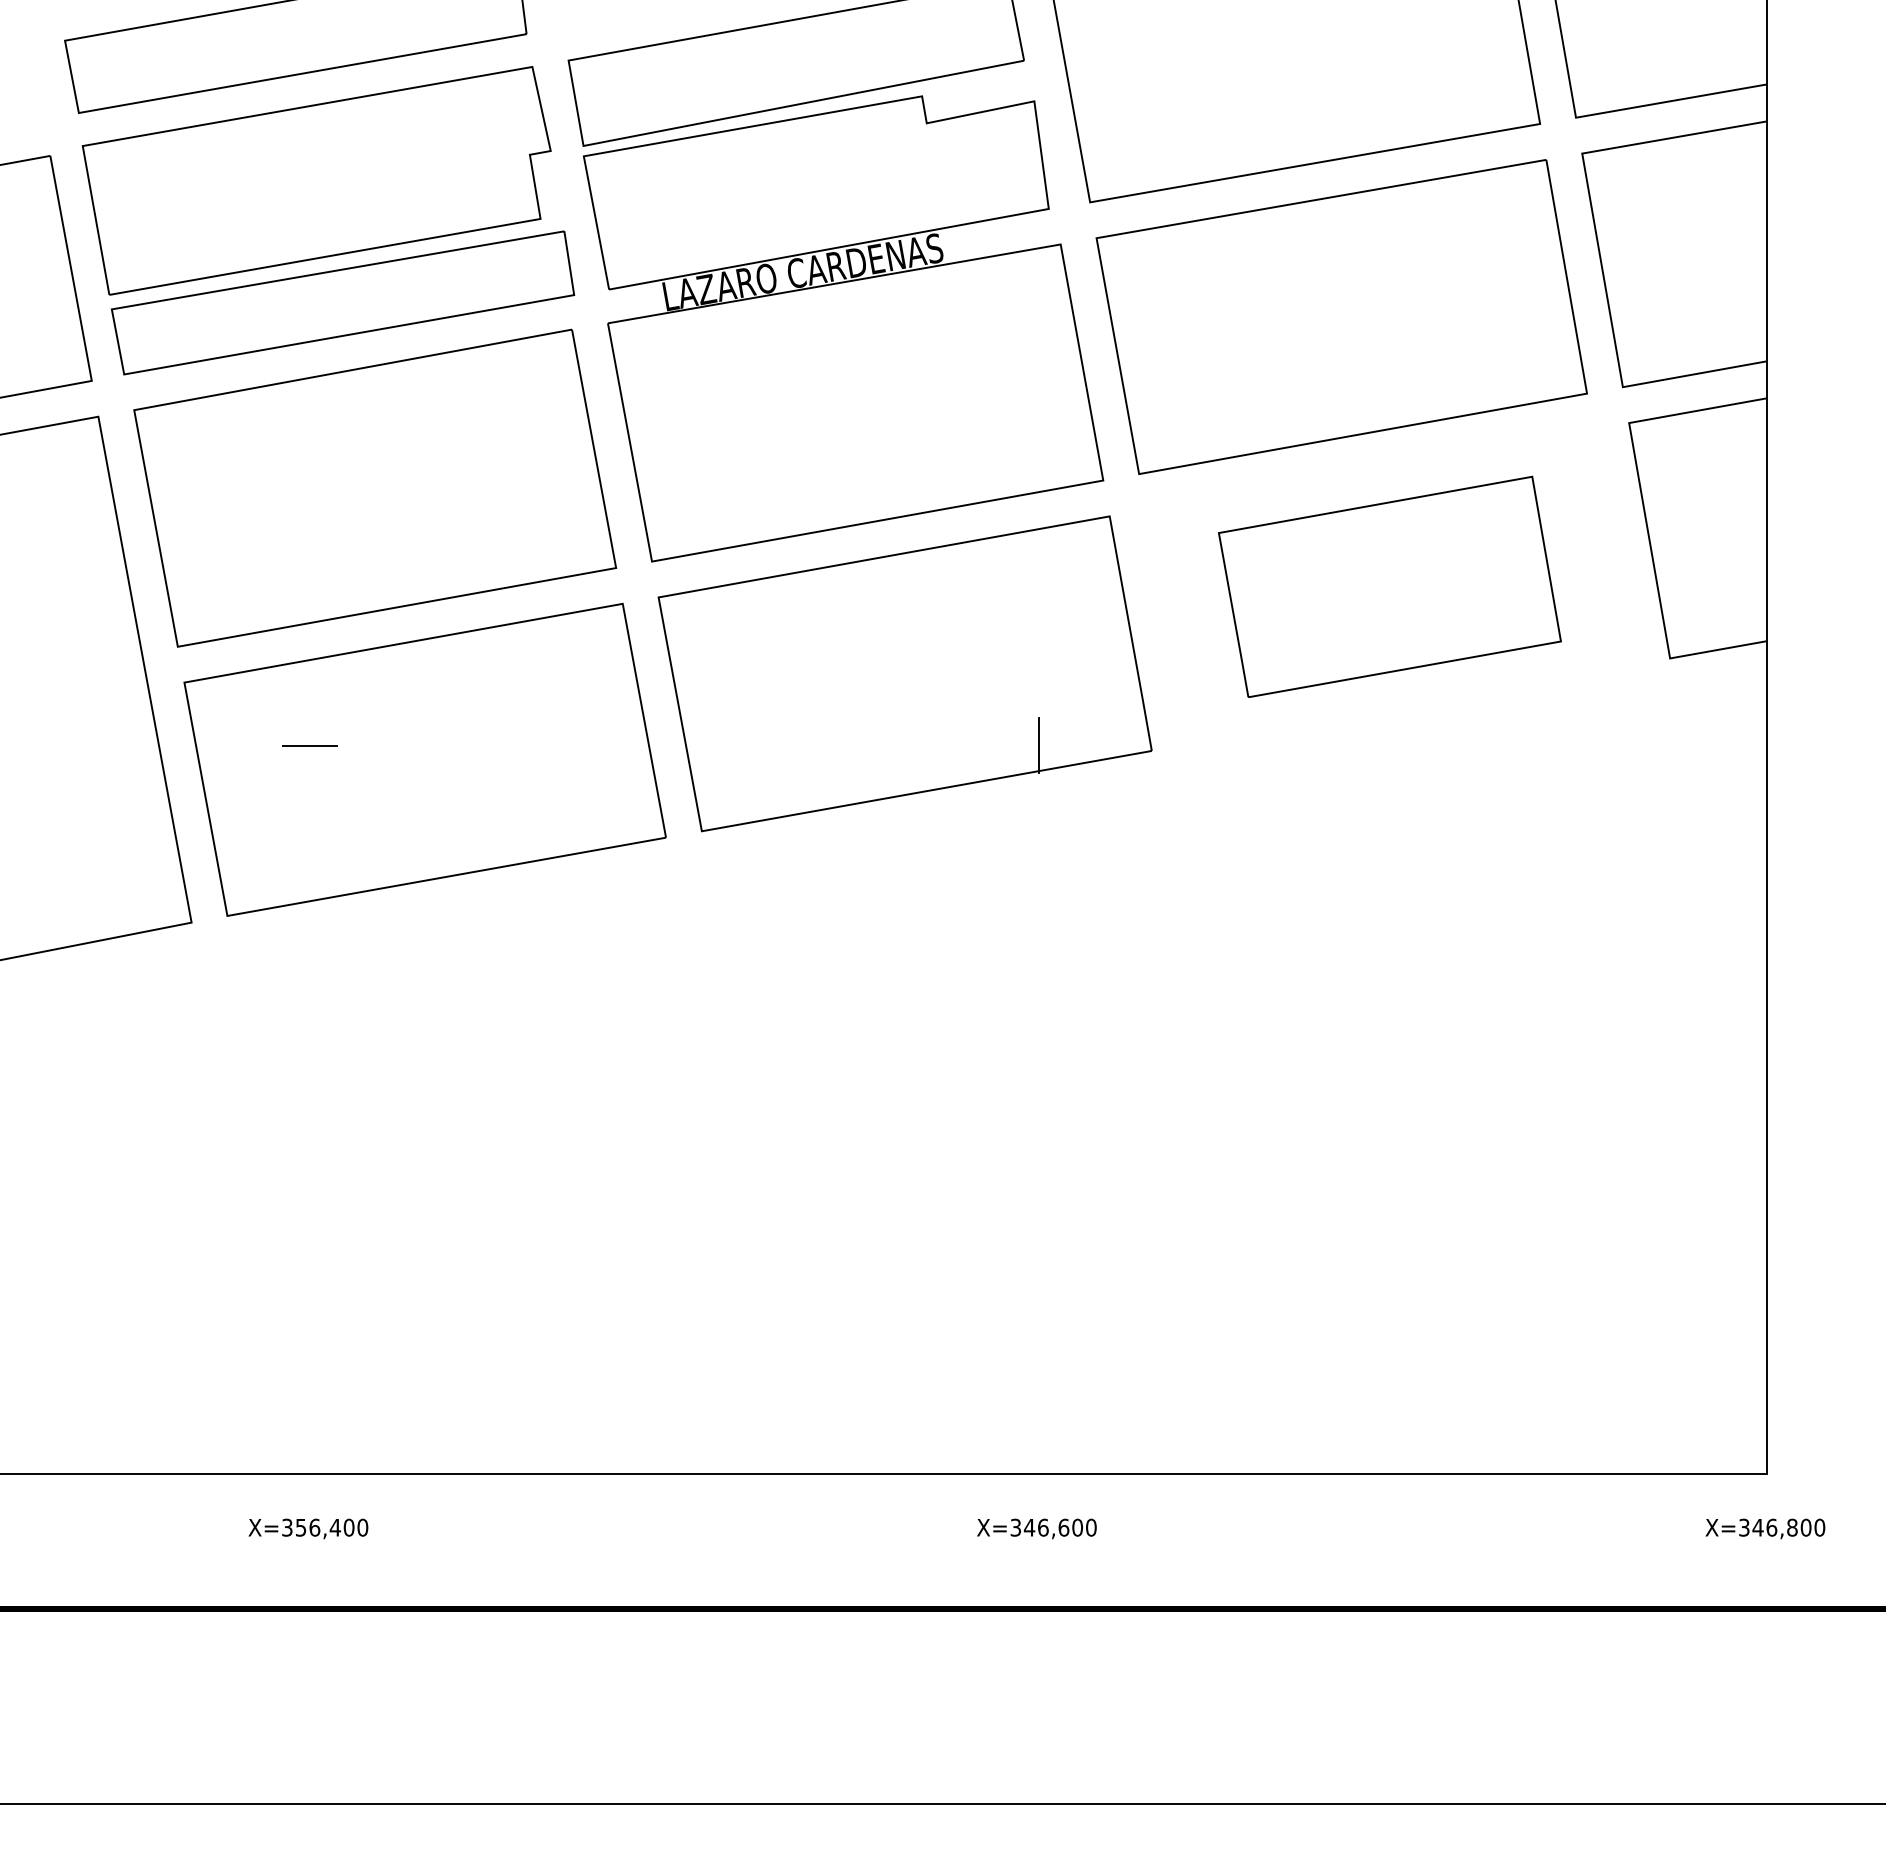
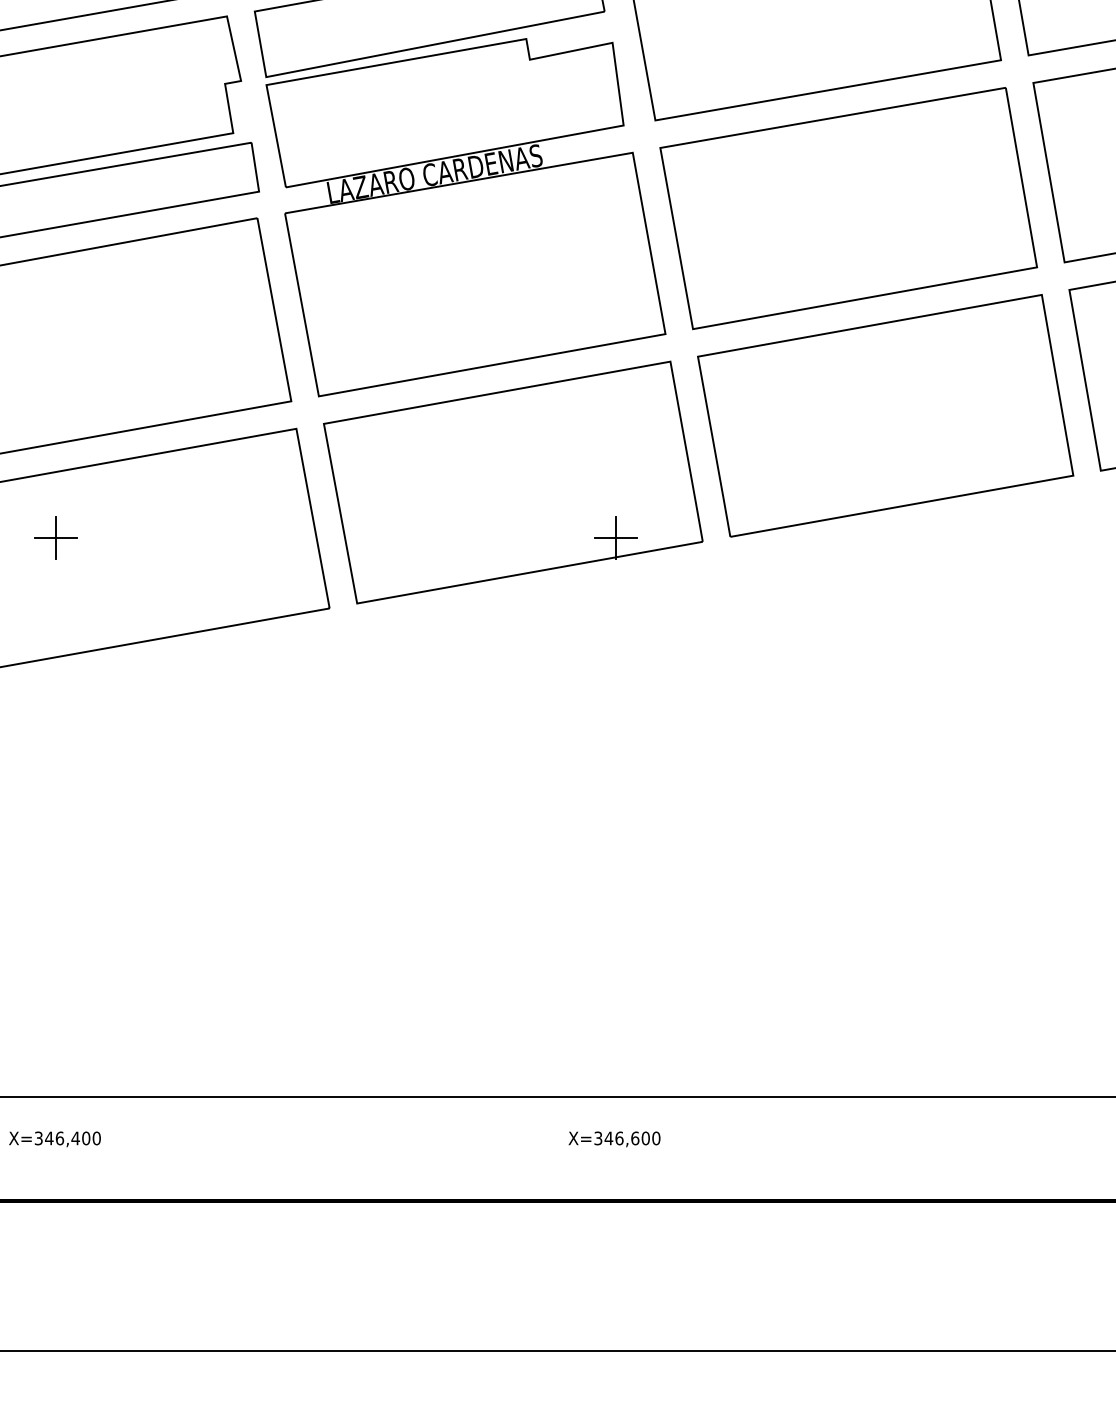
part: (1389, 586) -> (885, 415), size x1.43
line: (310, 745) -> (56, 537), added
line: (1038, 745) -> (615, 537), added
text: (300, 1527) -> (48, 1138), X=356,400 -> X=346,400

